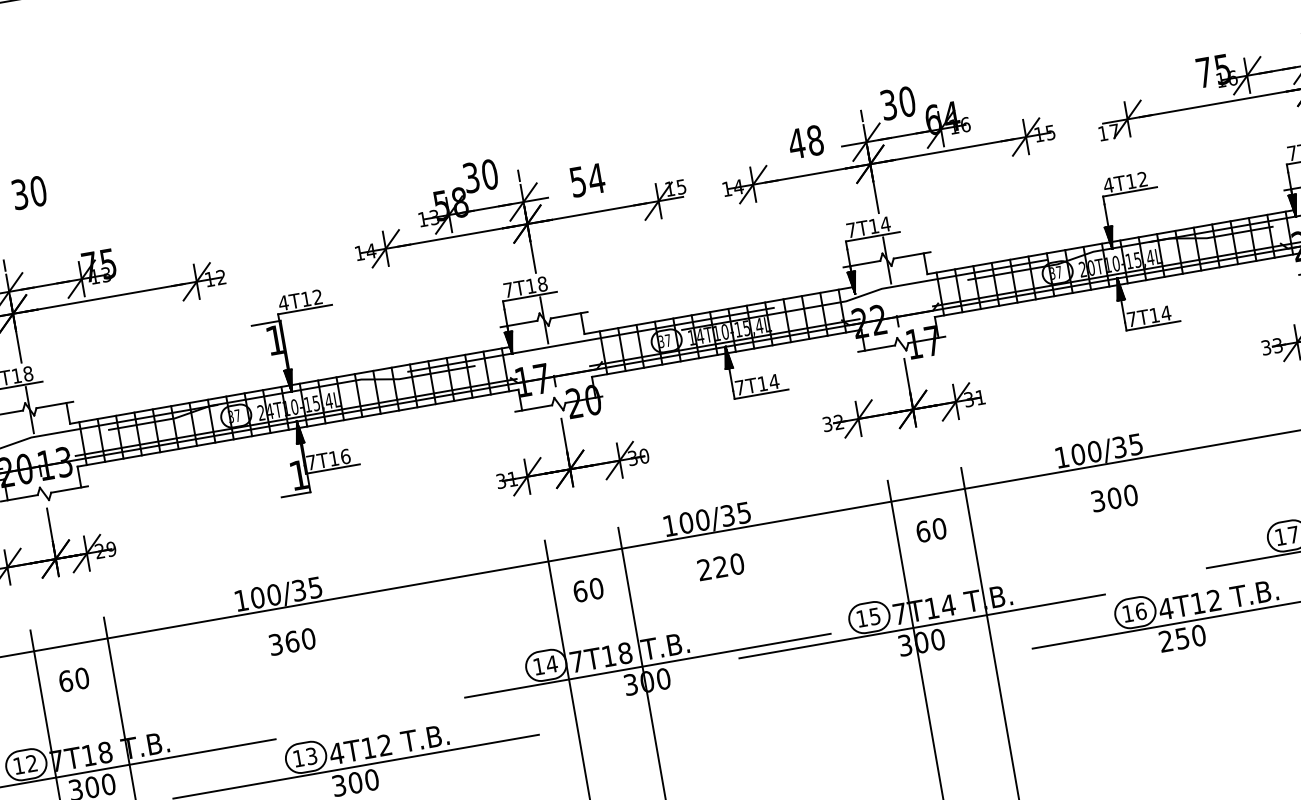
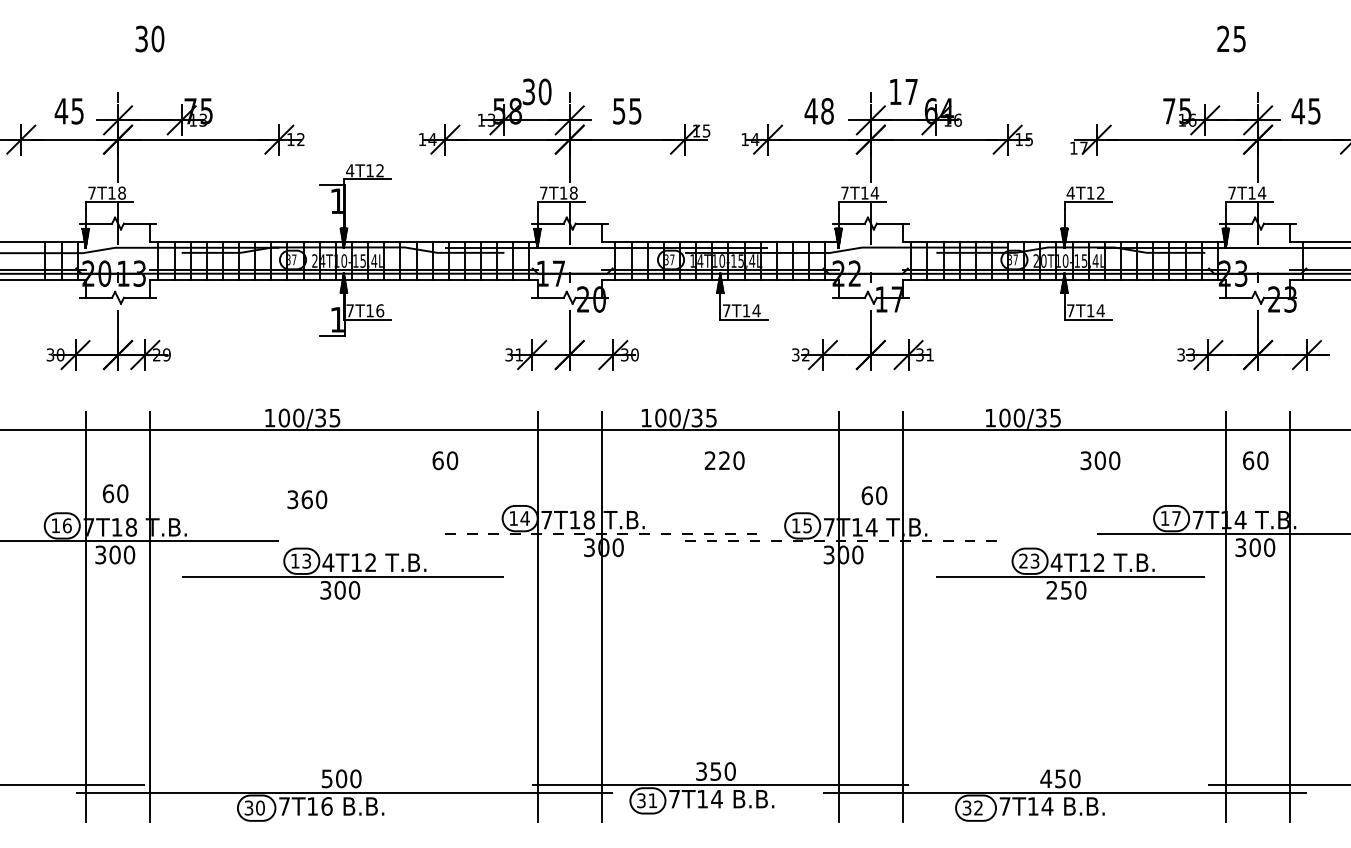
text: (897, 102) -> (903, 91), 30 -> 17
text: (596, 178) -> (635, 111), 54 -> 55
text: (1114, 498) -> (1100, 460), moved
text: (931, 530) -> (874, 495), moved
text: (720, 566) -> (724, 460), moved
text: (588, 589) -> (445, 460), moved
text: (1134, 611) -> (1029, 560), 16 -> 23
line: (922, 626) -> (846, 541), solid -> dashed
text: (292, 641) -> (307, 499), moved
line: (648, 665) -> (607, 533), solid -> dashed
text: (73, 679) -> (115, 493), moved
text: (31, 763) -> (66, 525), 12 -> 16

